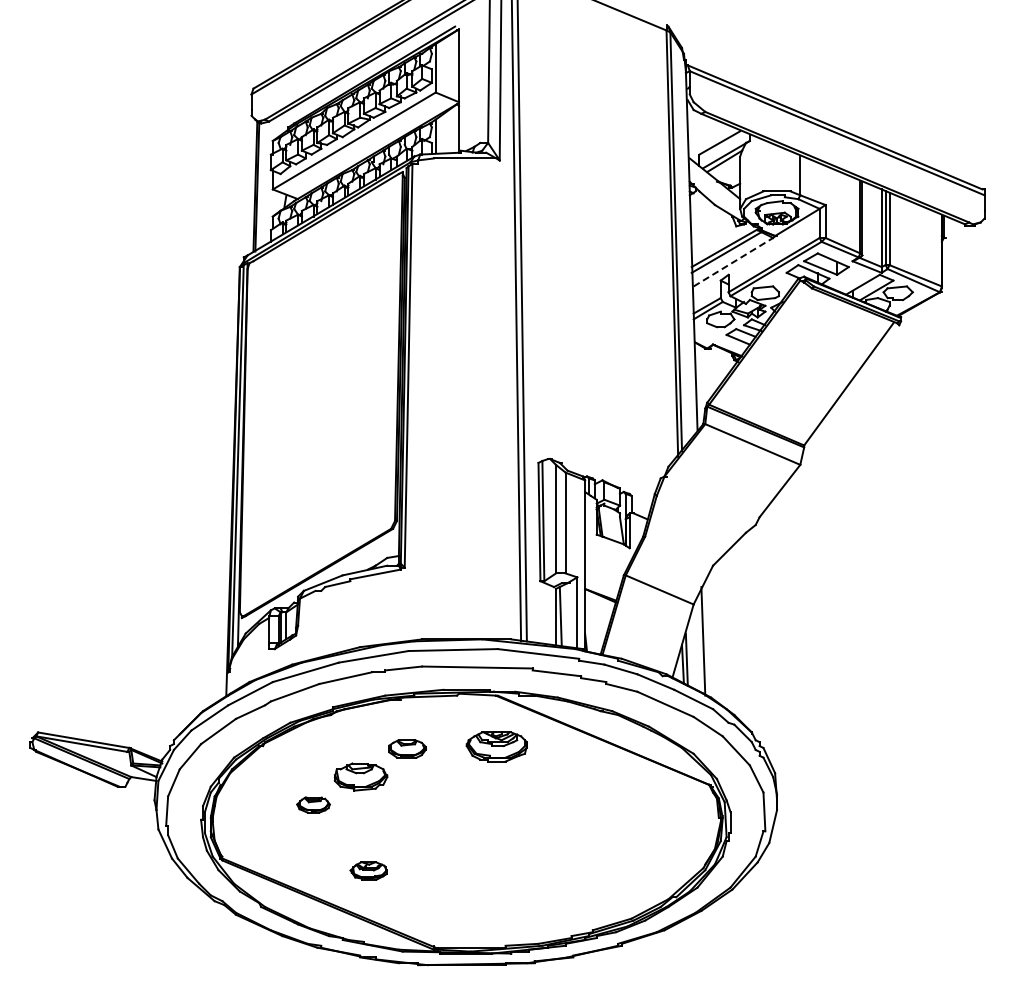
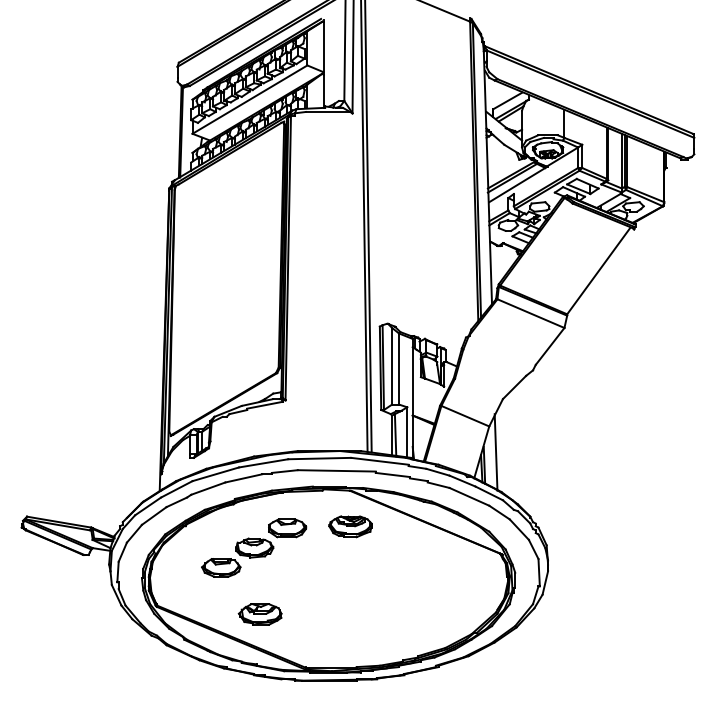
line: (733, 262) -> (517, 185), dashed -> solid
part: (407, 748) -> (287, 527), size x1.43
part: (313, 804) -> (221, 567), size x1.67
part: (368, 870) -> (259, 614), size x1.67

